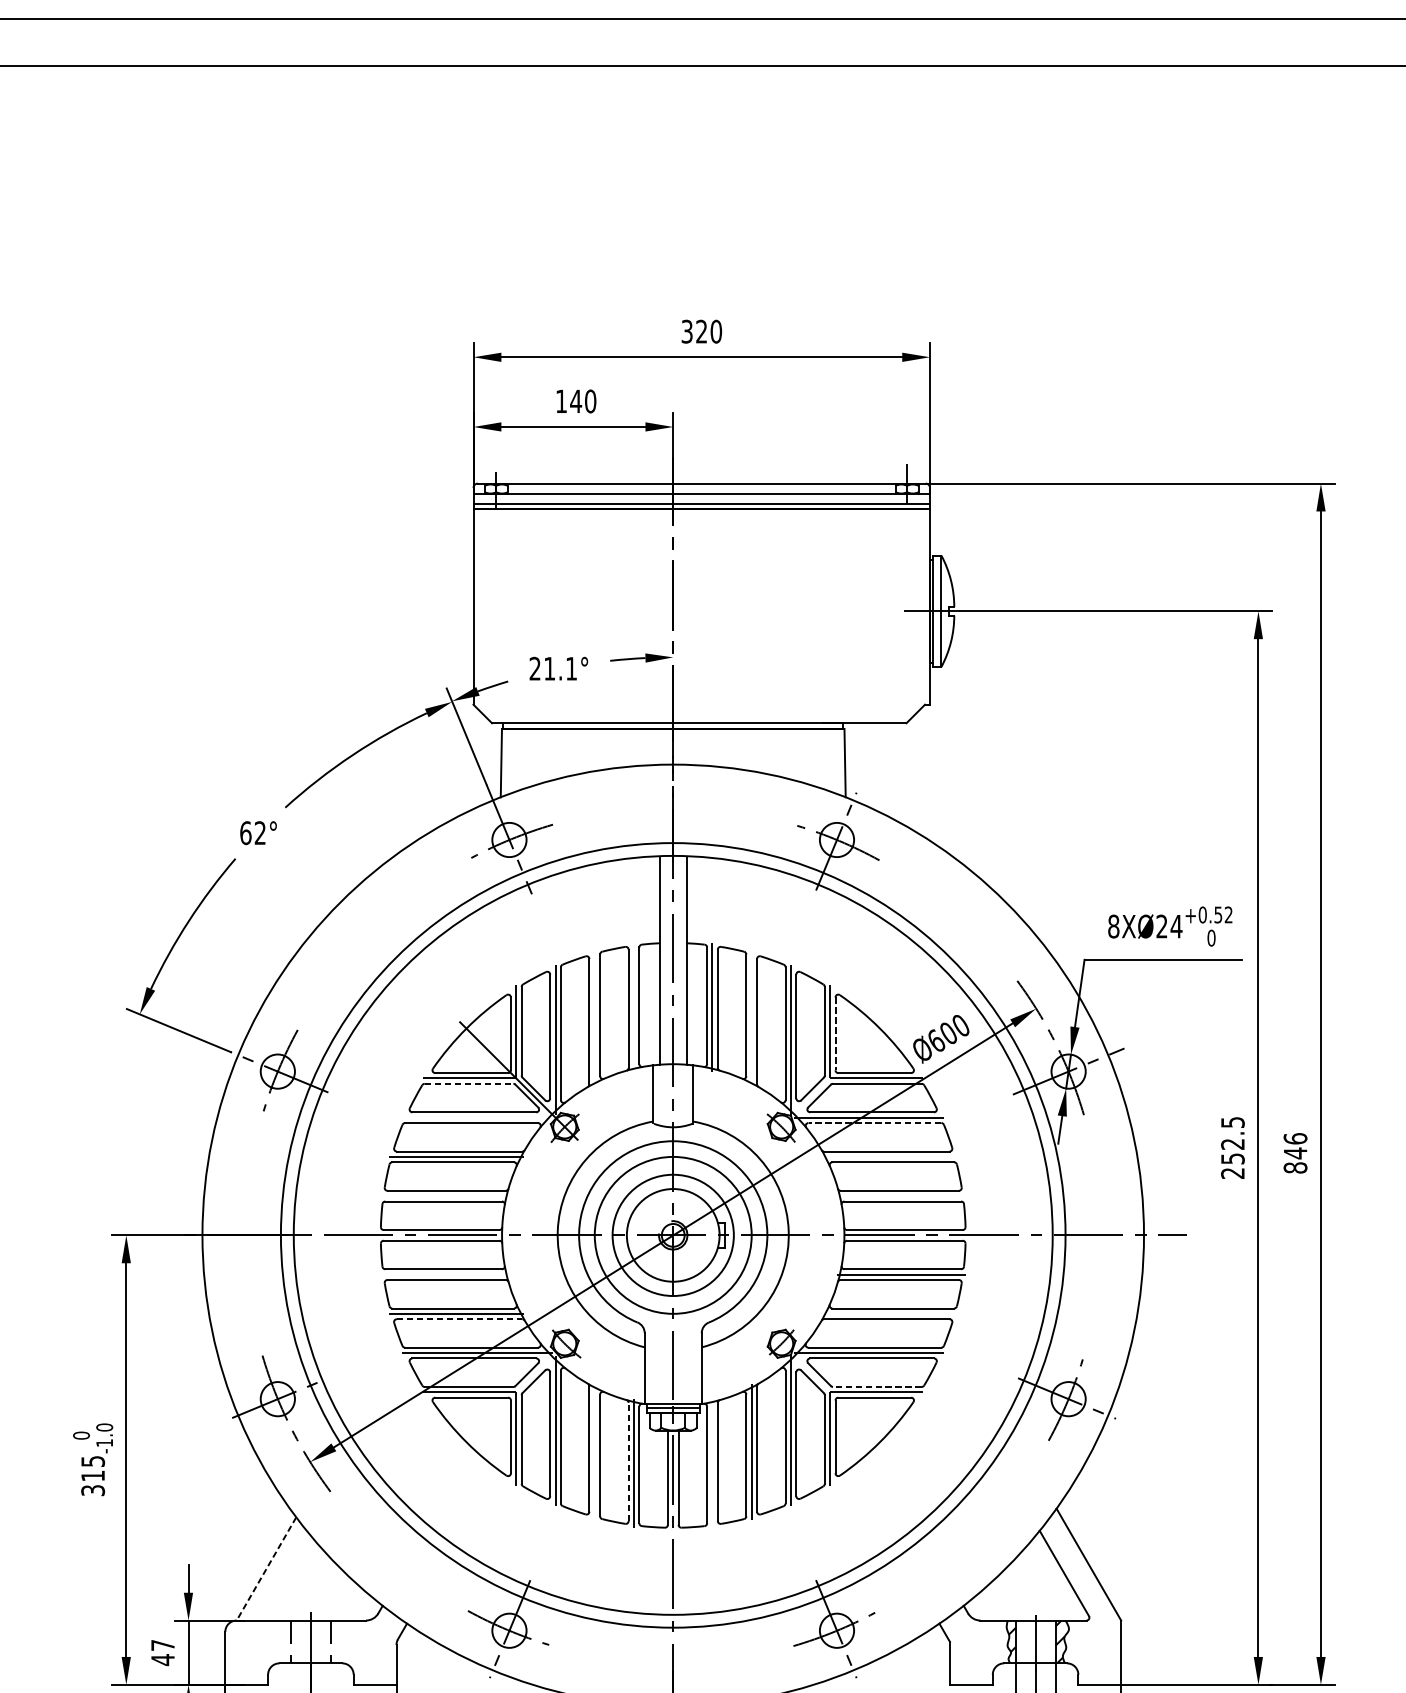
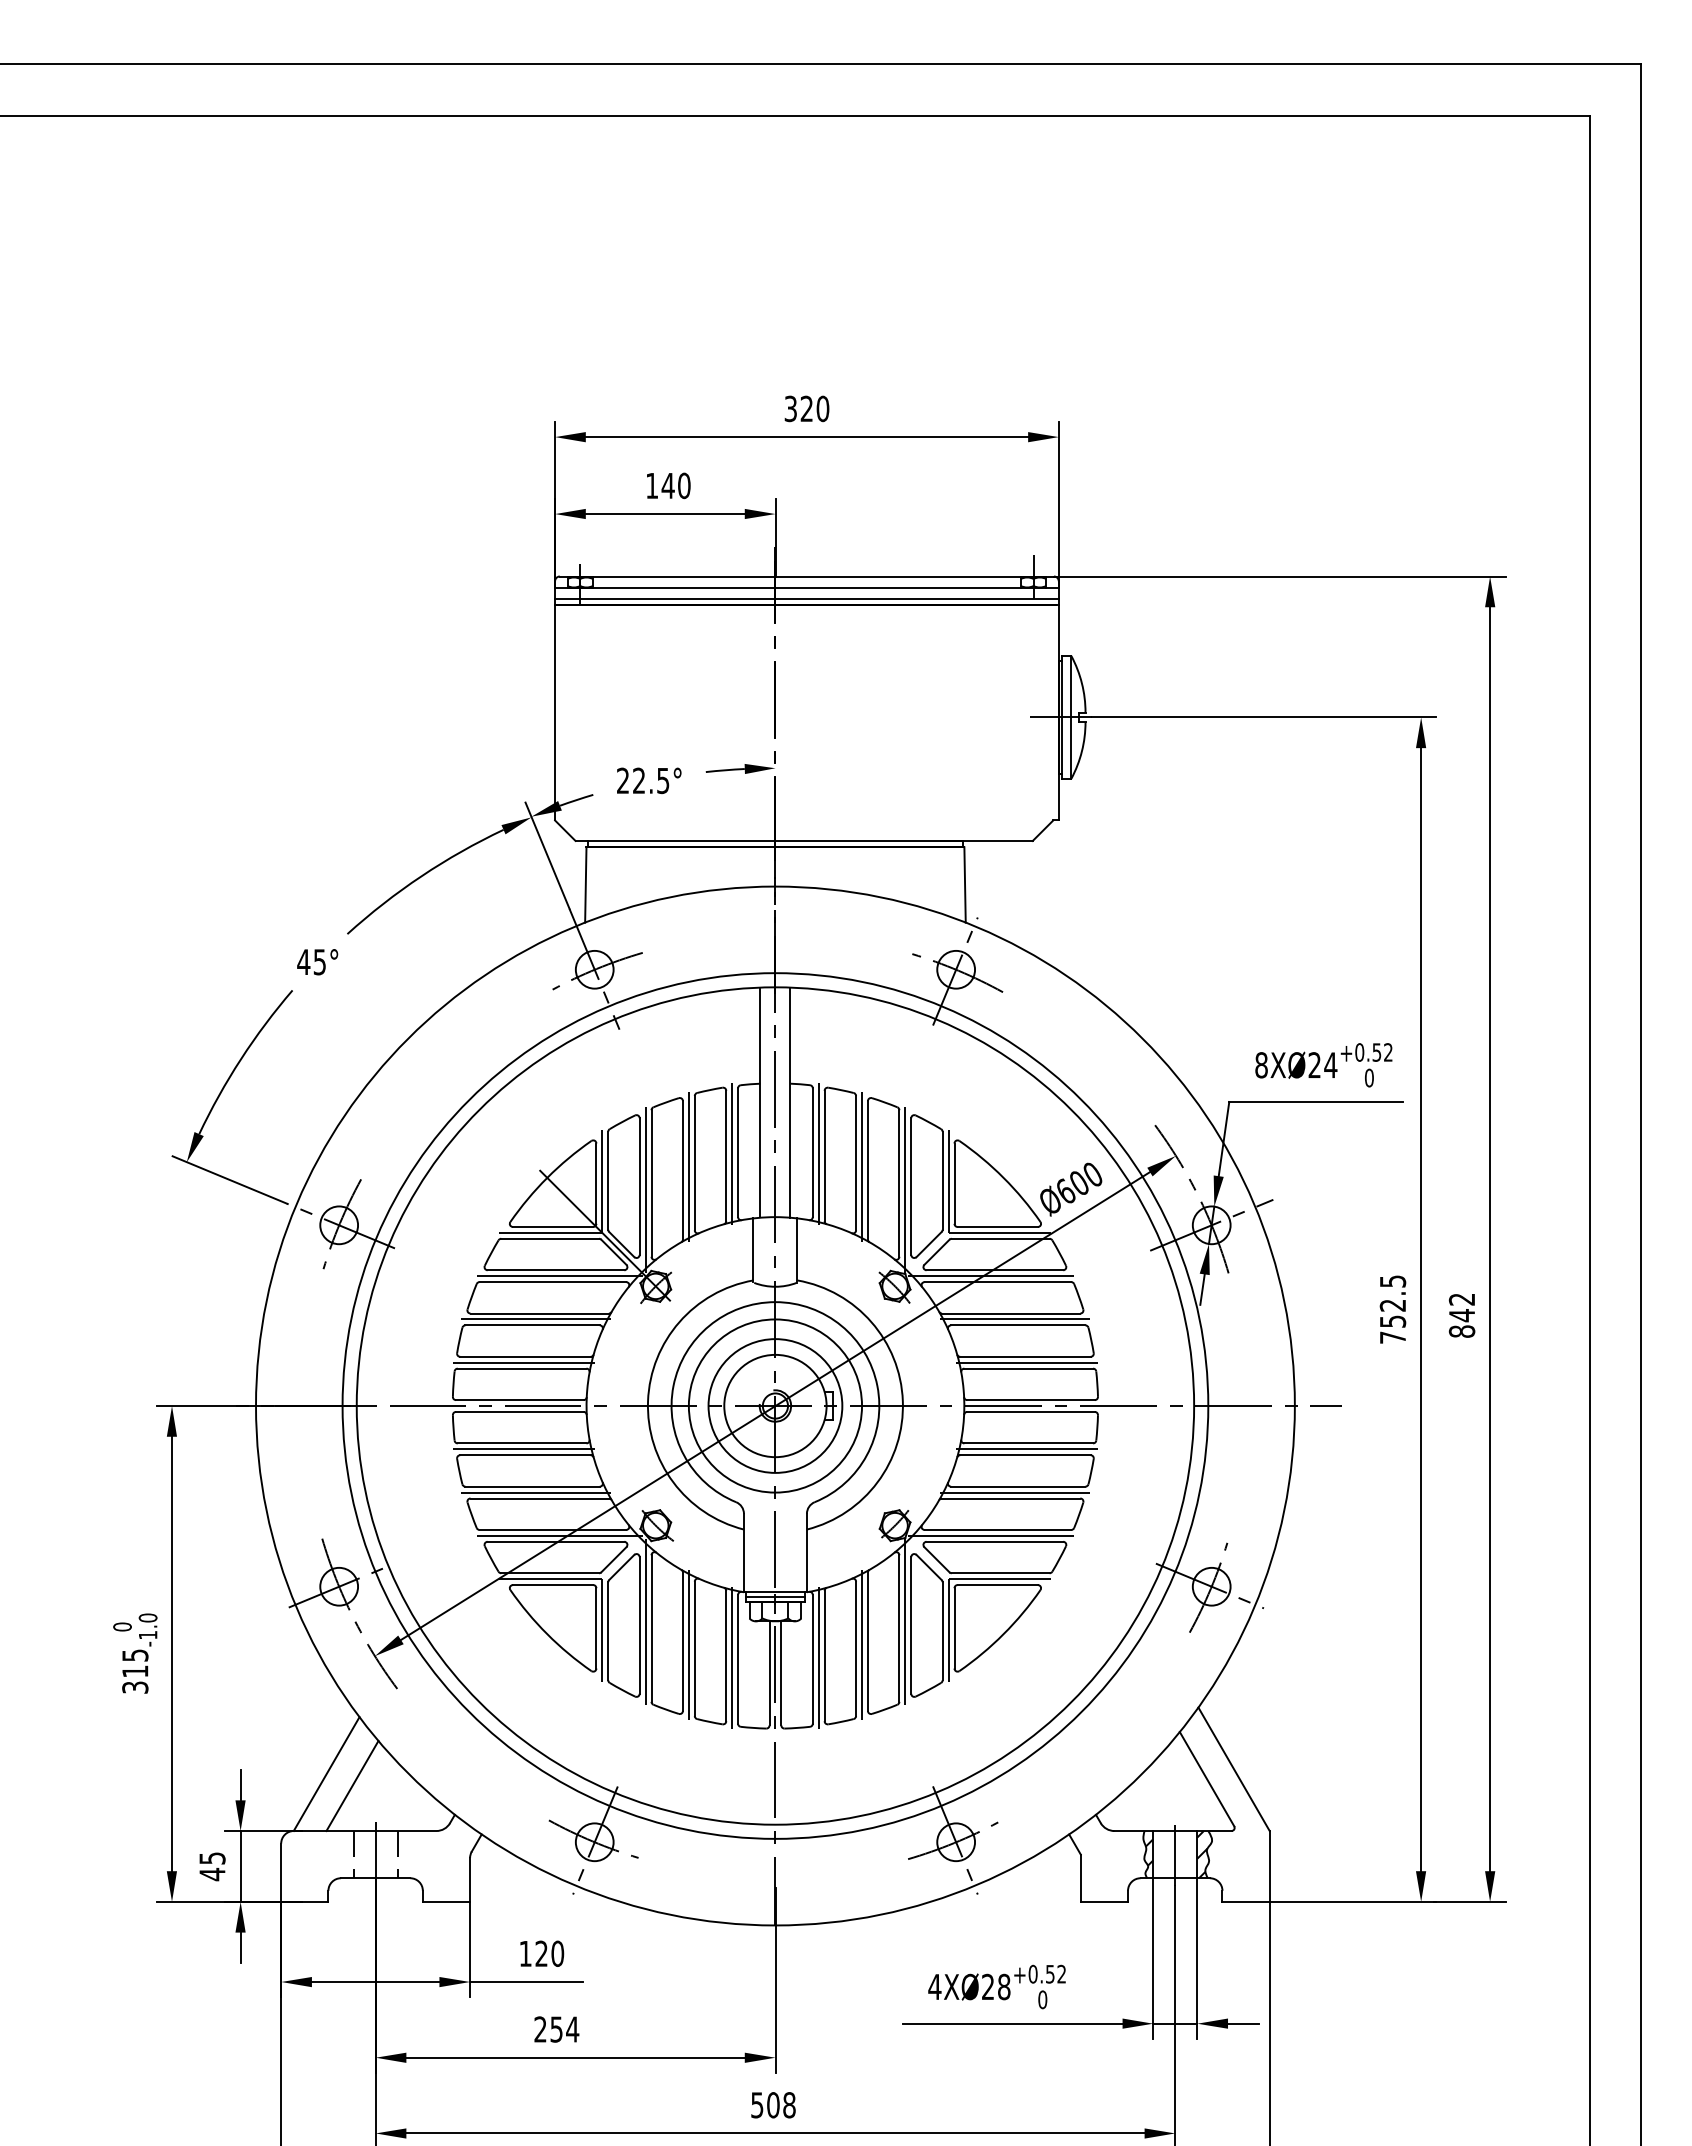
text: (560, 668) -> (651, 780), 21.1° -> 22.5°
text: (252, 833) -> (311, 962), 62° -> 45°
line: (634, 1007) -> (732, 1154), added
line: (594, 1018) -> (688, 1166), added
line: (752, 1018) -> (862, 1166), added
line: (835, 1034) -> (954, 1184), dashed -> solid
line: (469, 1083) -> (550, 1238), dashed -> solid
line: (477, 1118) -> (559, 1276), added
line: (874, 1123) -> (997, 1282), dashed -> solid
text: (1295, 1138) -> (1461, 1299), 846 -> 842
line: (889, 1156) -> (1014, 1319), added
text: (1232, 1173) -> (1392, 1337), 252.5 -> 752.5
line: (444, 1195) -> (523, 1362), added
line: (901, 1195) -> (1027, 1362), added
line: (444, 1274) -> (523, 1449), added
line: (889, 1313) -> (1014, 1492), added
line: (460, 1319) -> (540, 1498), dashed -> solid
line: (877, 1387) -> (1000, 1573), dashed -> solid
line: (594, 1452) -> (688, 1645), added
line: (628, 1461) -> (726, 1655), dashed -> solid
line: (712, 1463) -> (818, 1657), added
line: (266, 1569) -> (326, 1774), dashed -> solid
line: (289, 1580) -> (352, 1786), added
text: (163, 1645) -> (212, 1858), 47 -> 45

